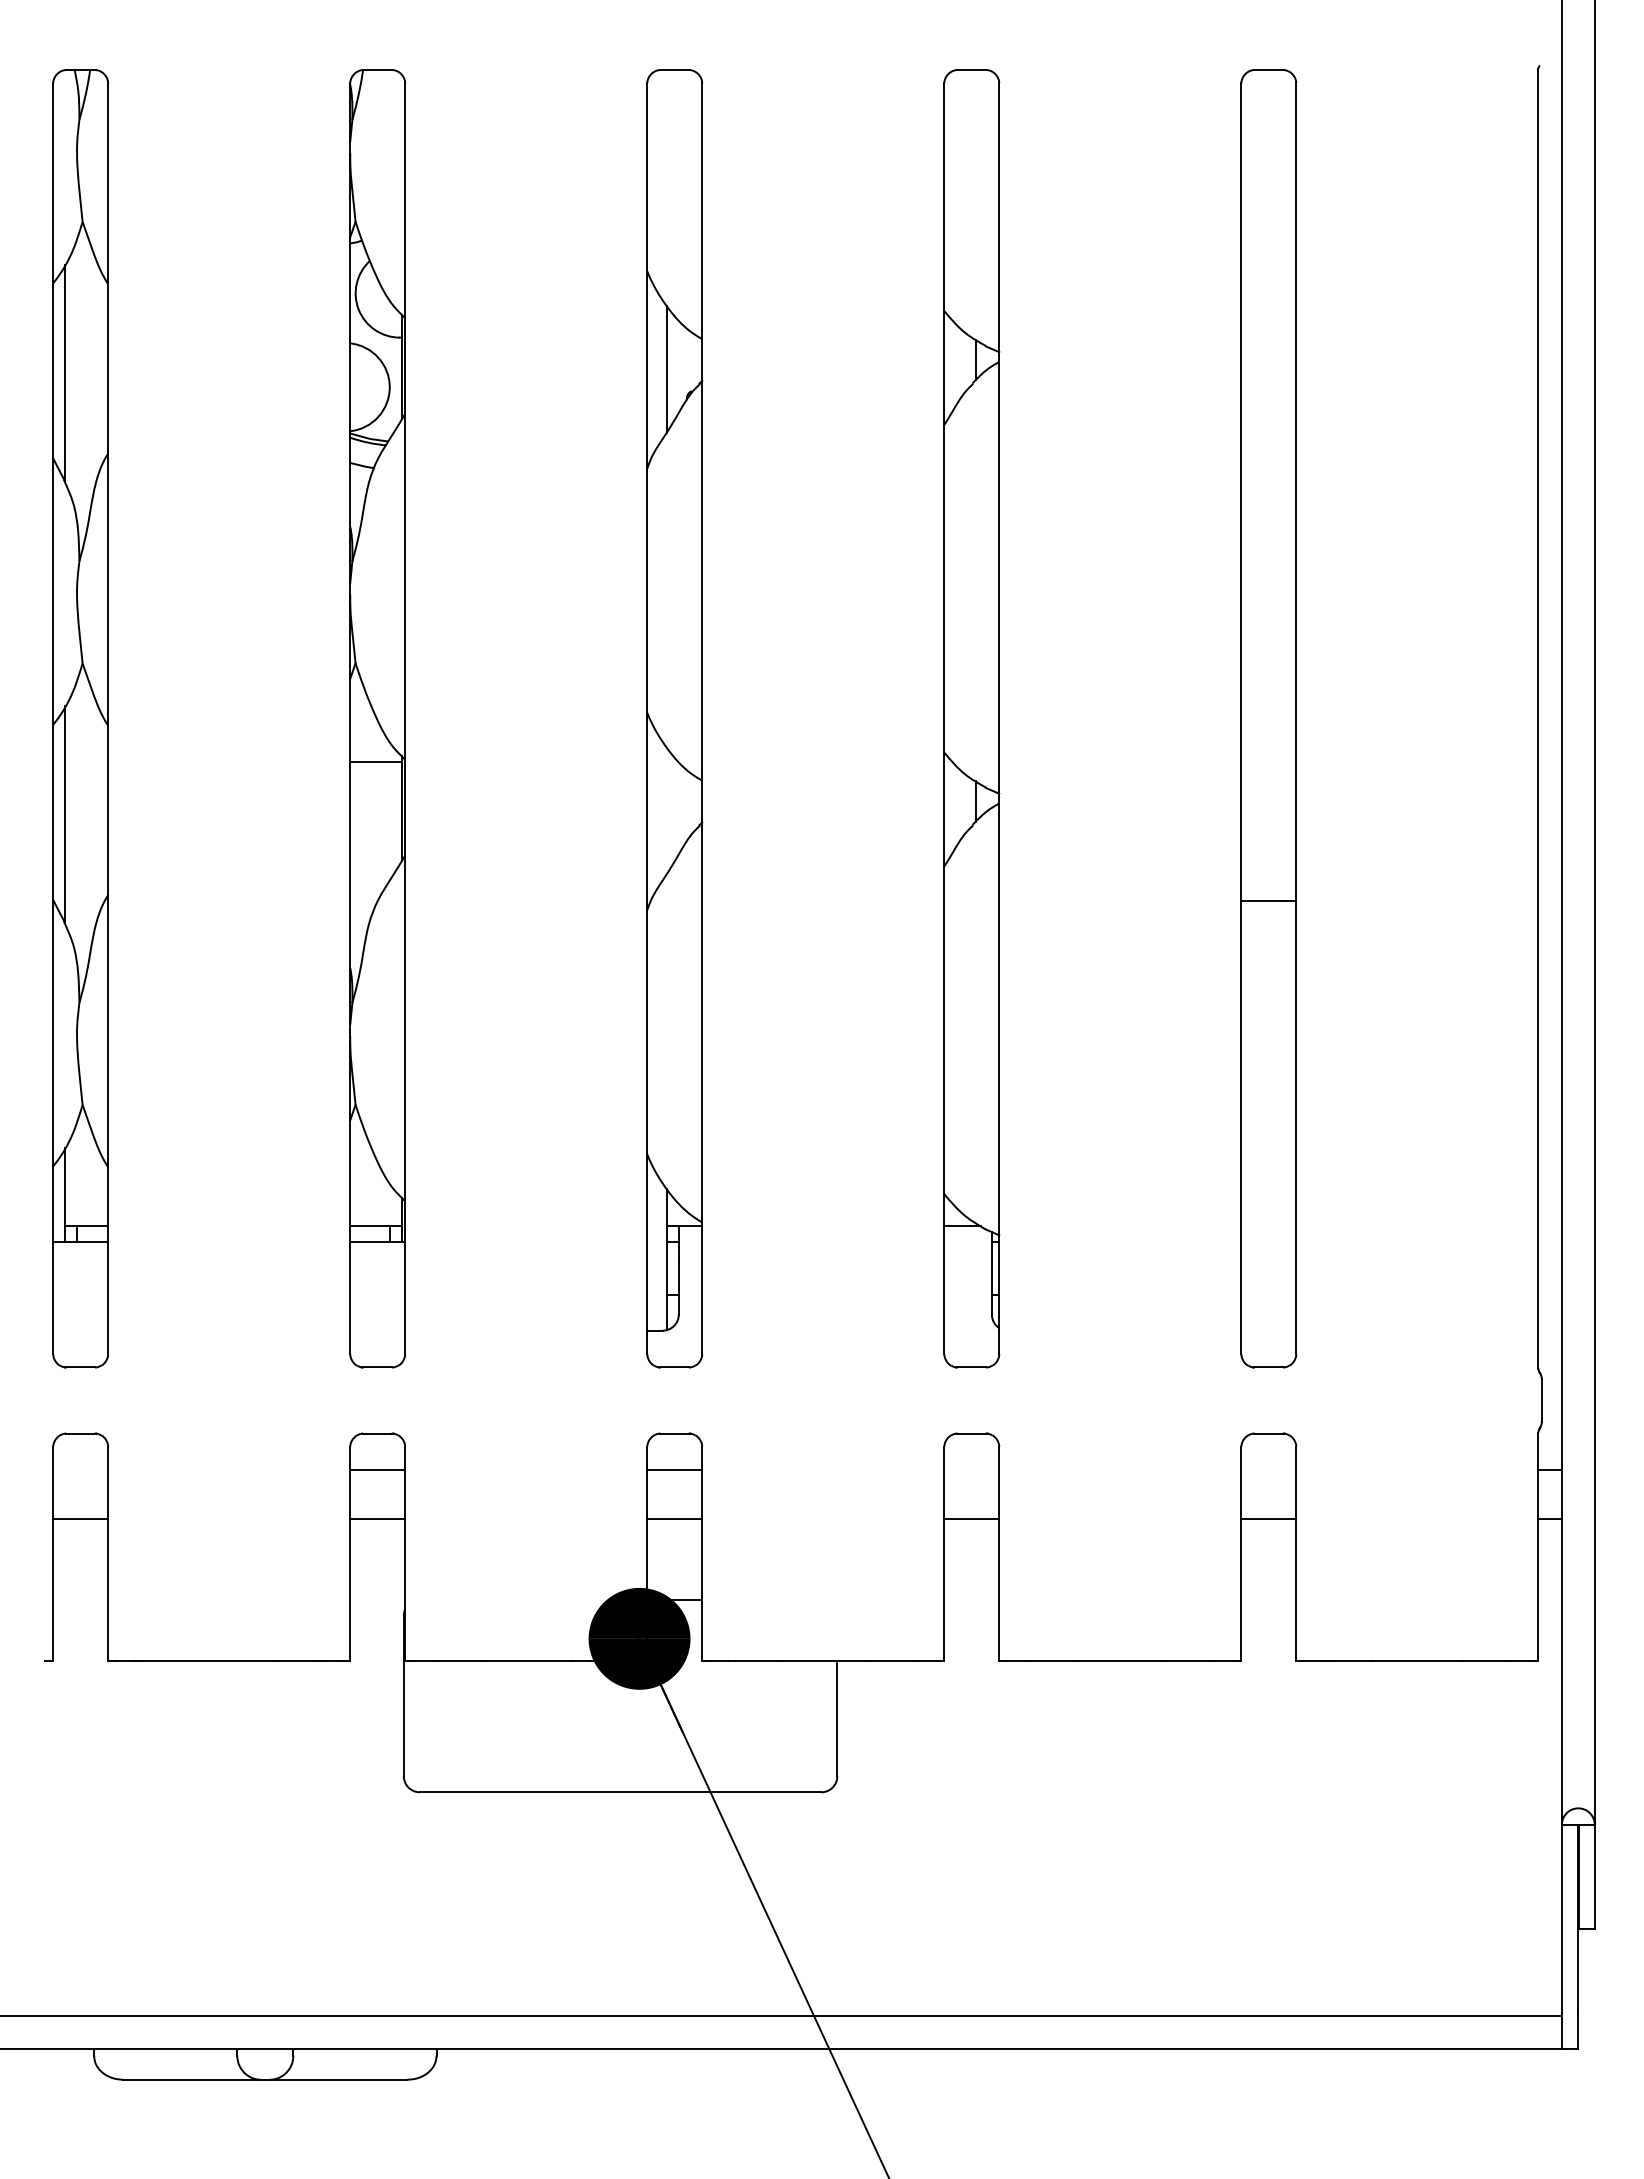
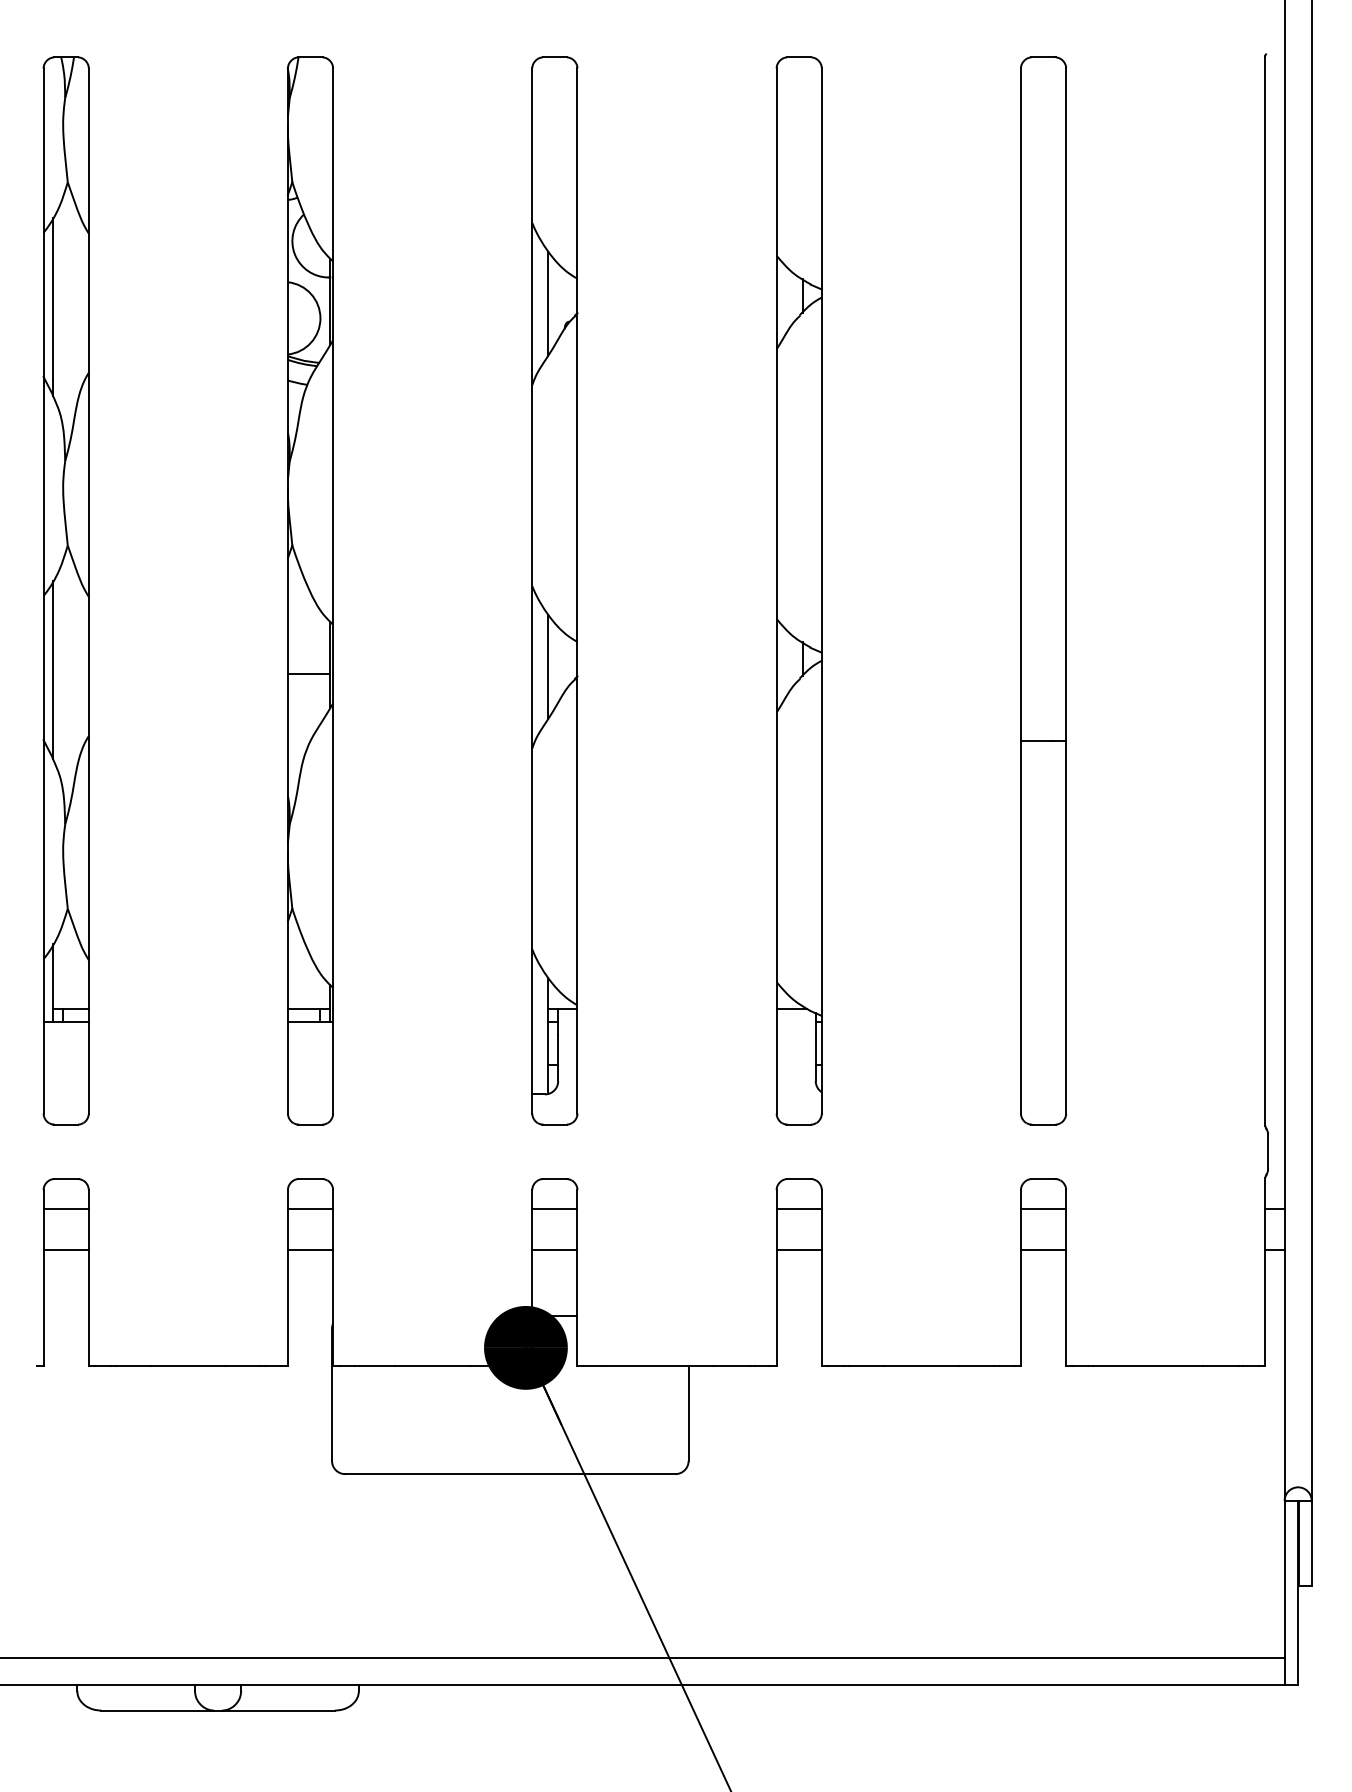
line: (375, 761) -> (308, 673), moved
line: (666, 810) -> (548, 666), added
line: (80, 1469) -> (66, 1208), added
line: (971, 1469) -> (798, 1208), added
line: (1268, 1469) -> (1043, 1208), added

